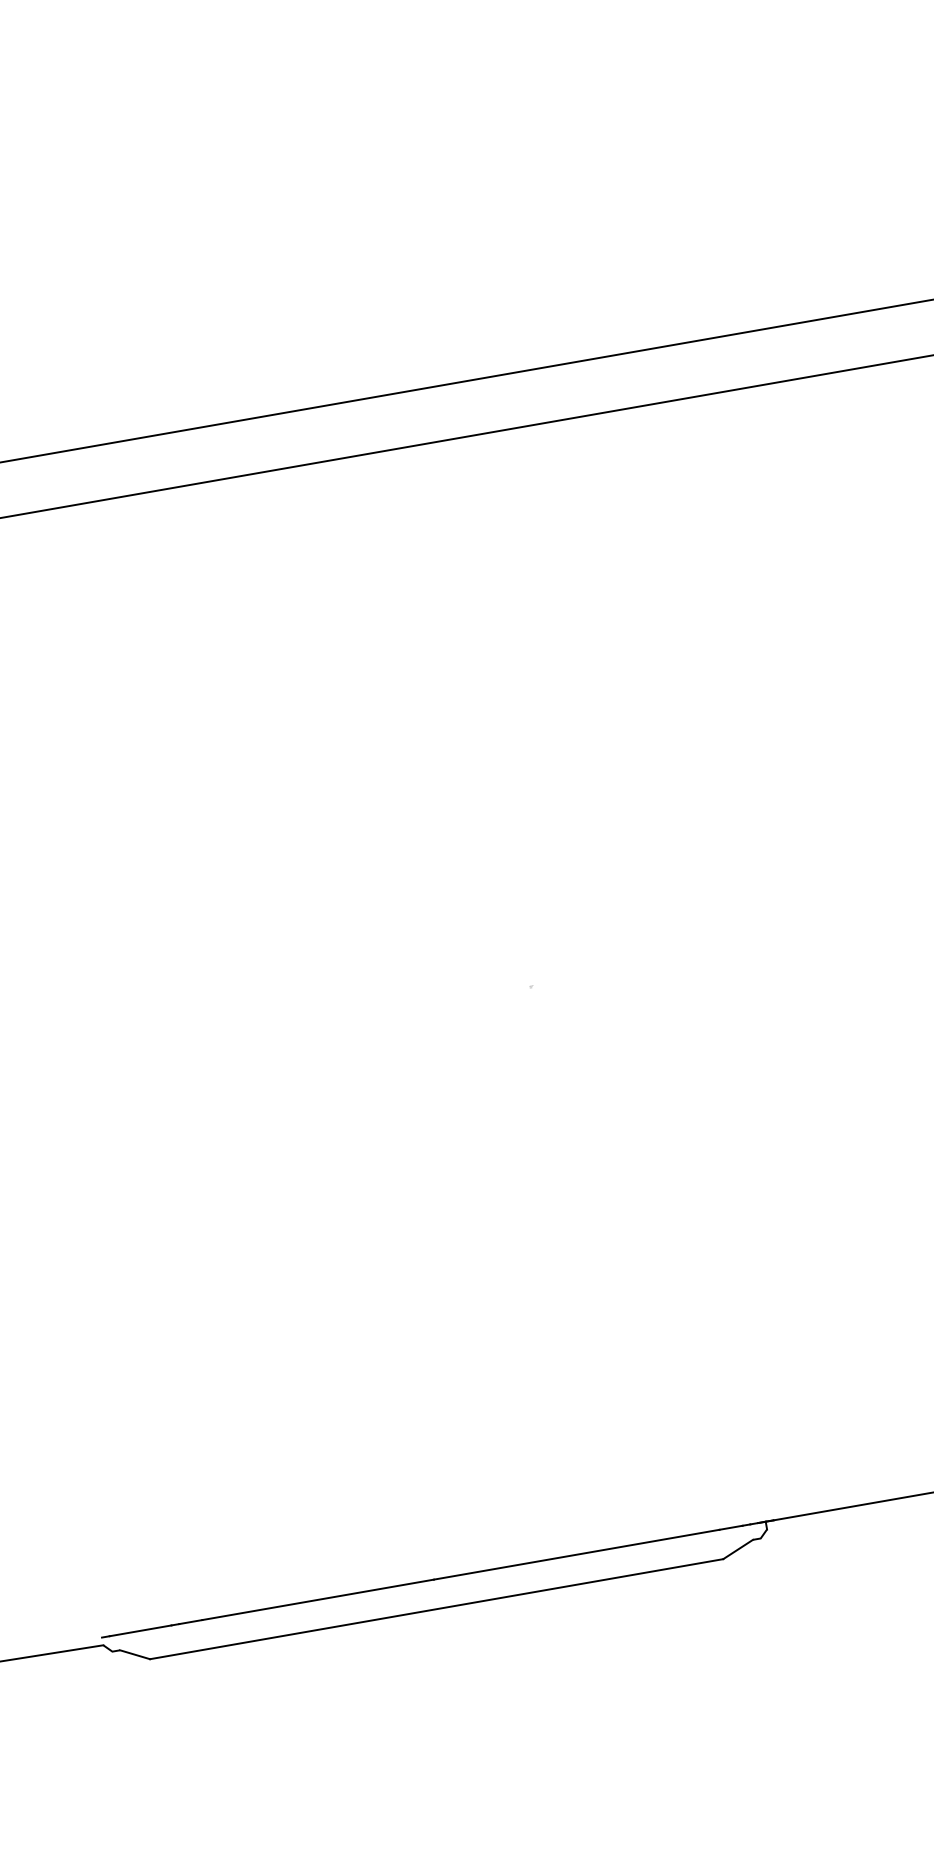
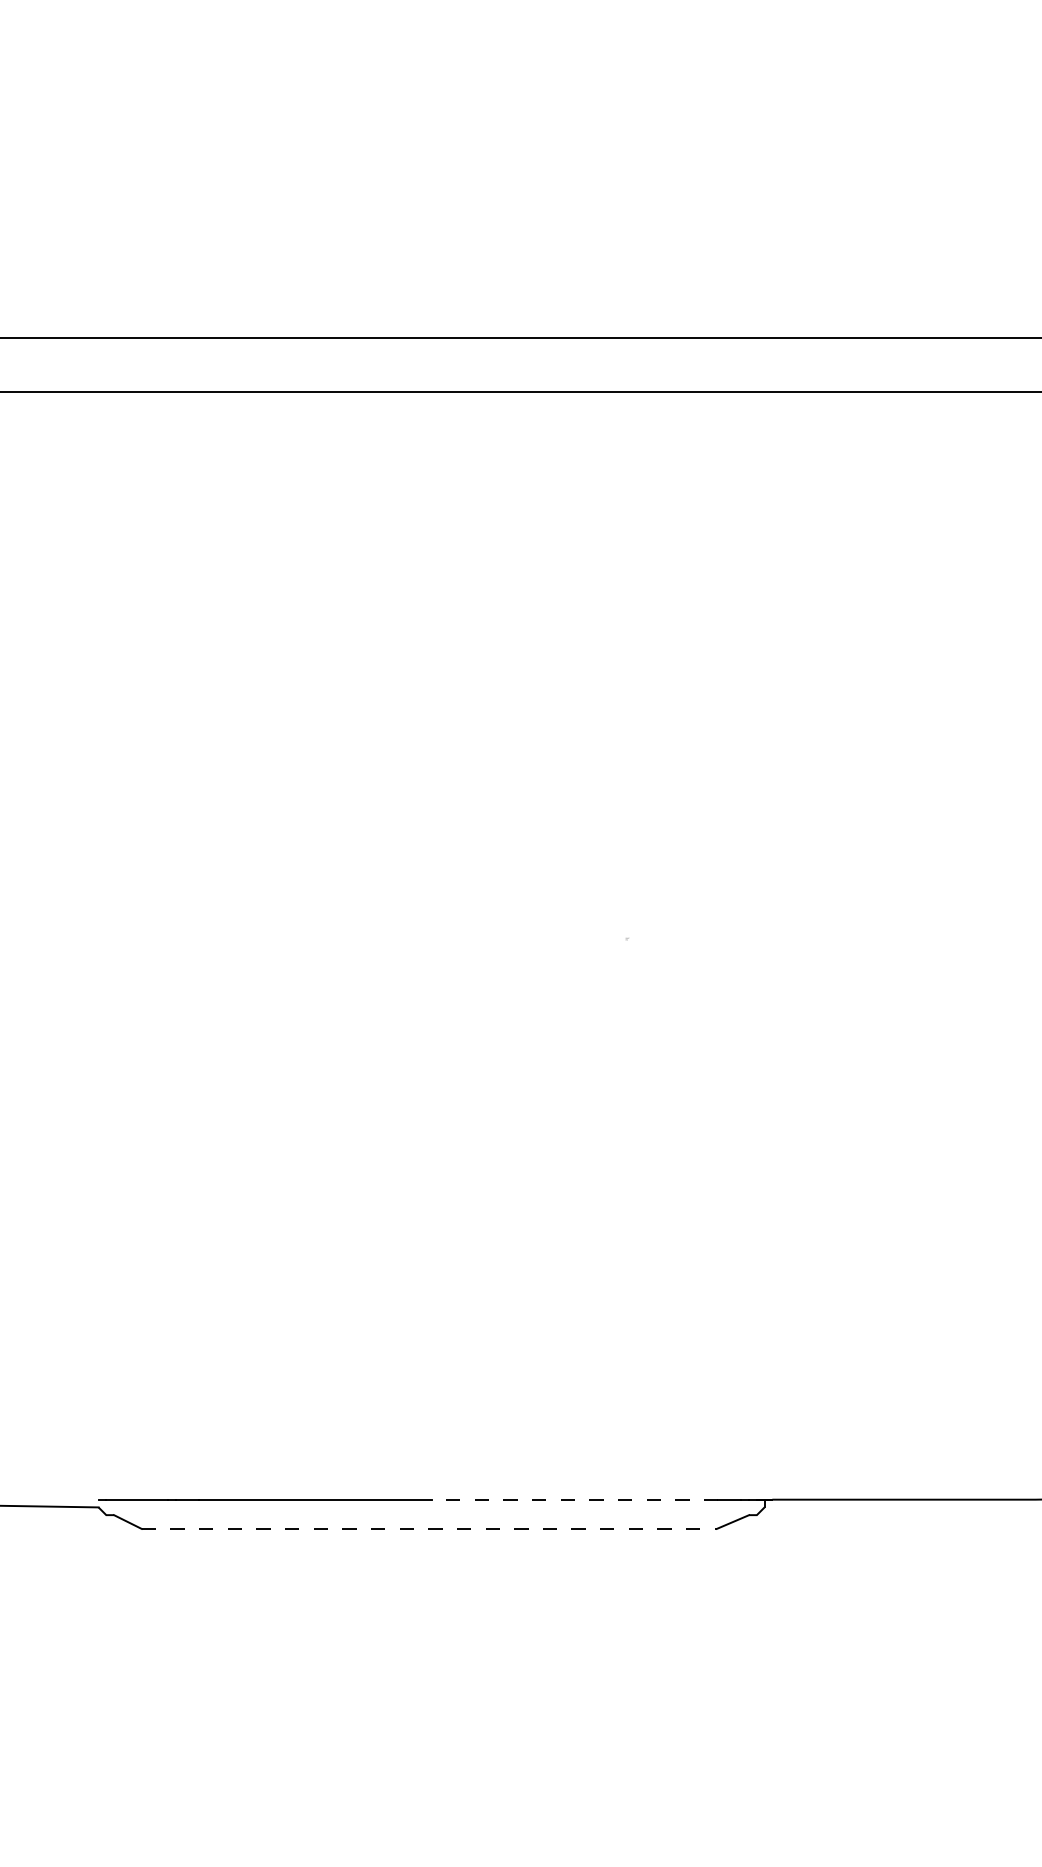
line: (576, 1554) -> (574, 1499), solid -> dashed
line: (436, 1608) -> (429, 1528), solid -> dashed

